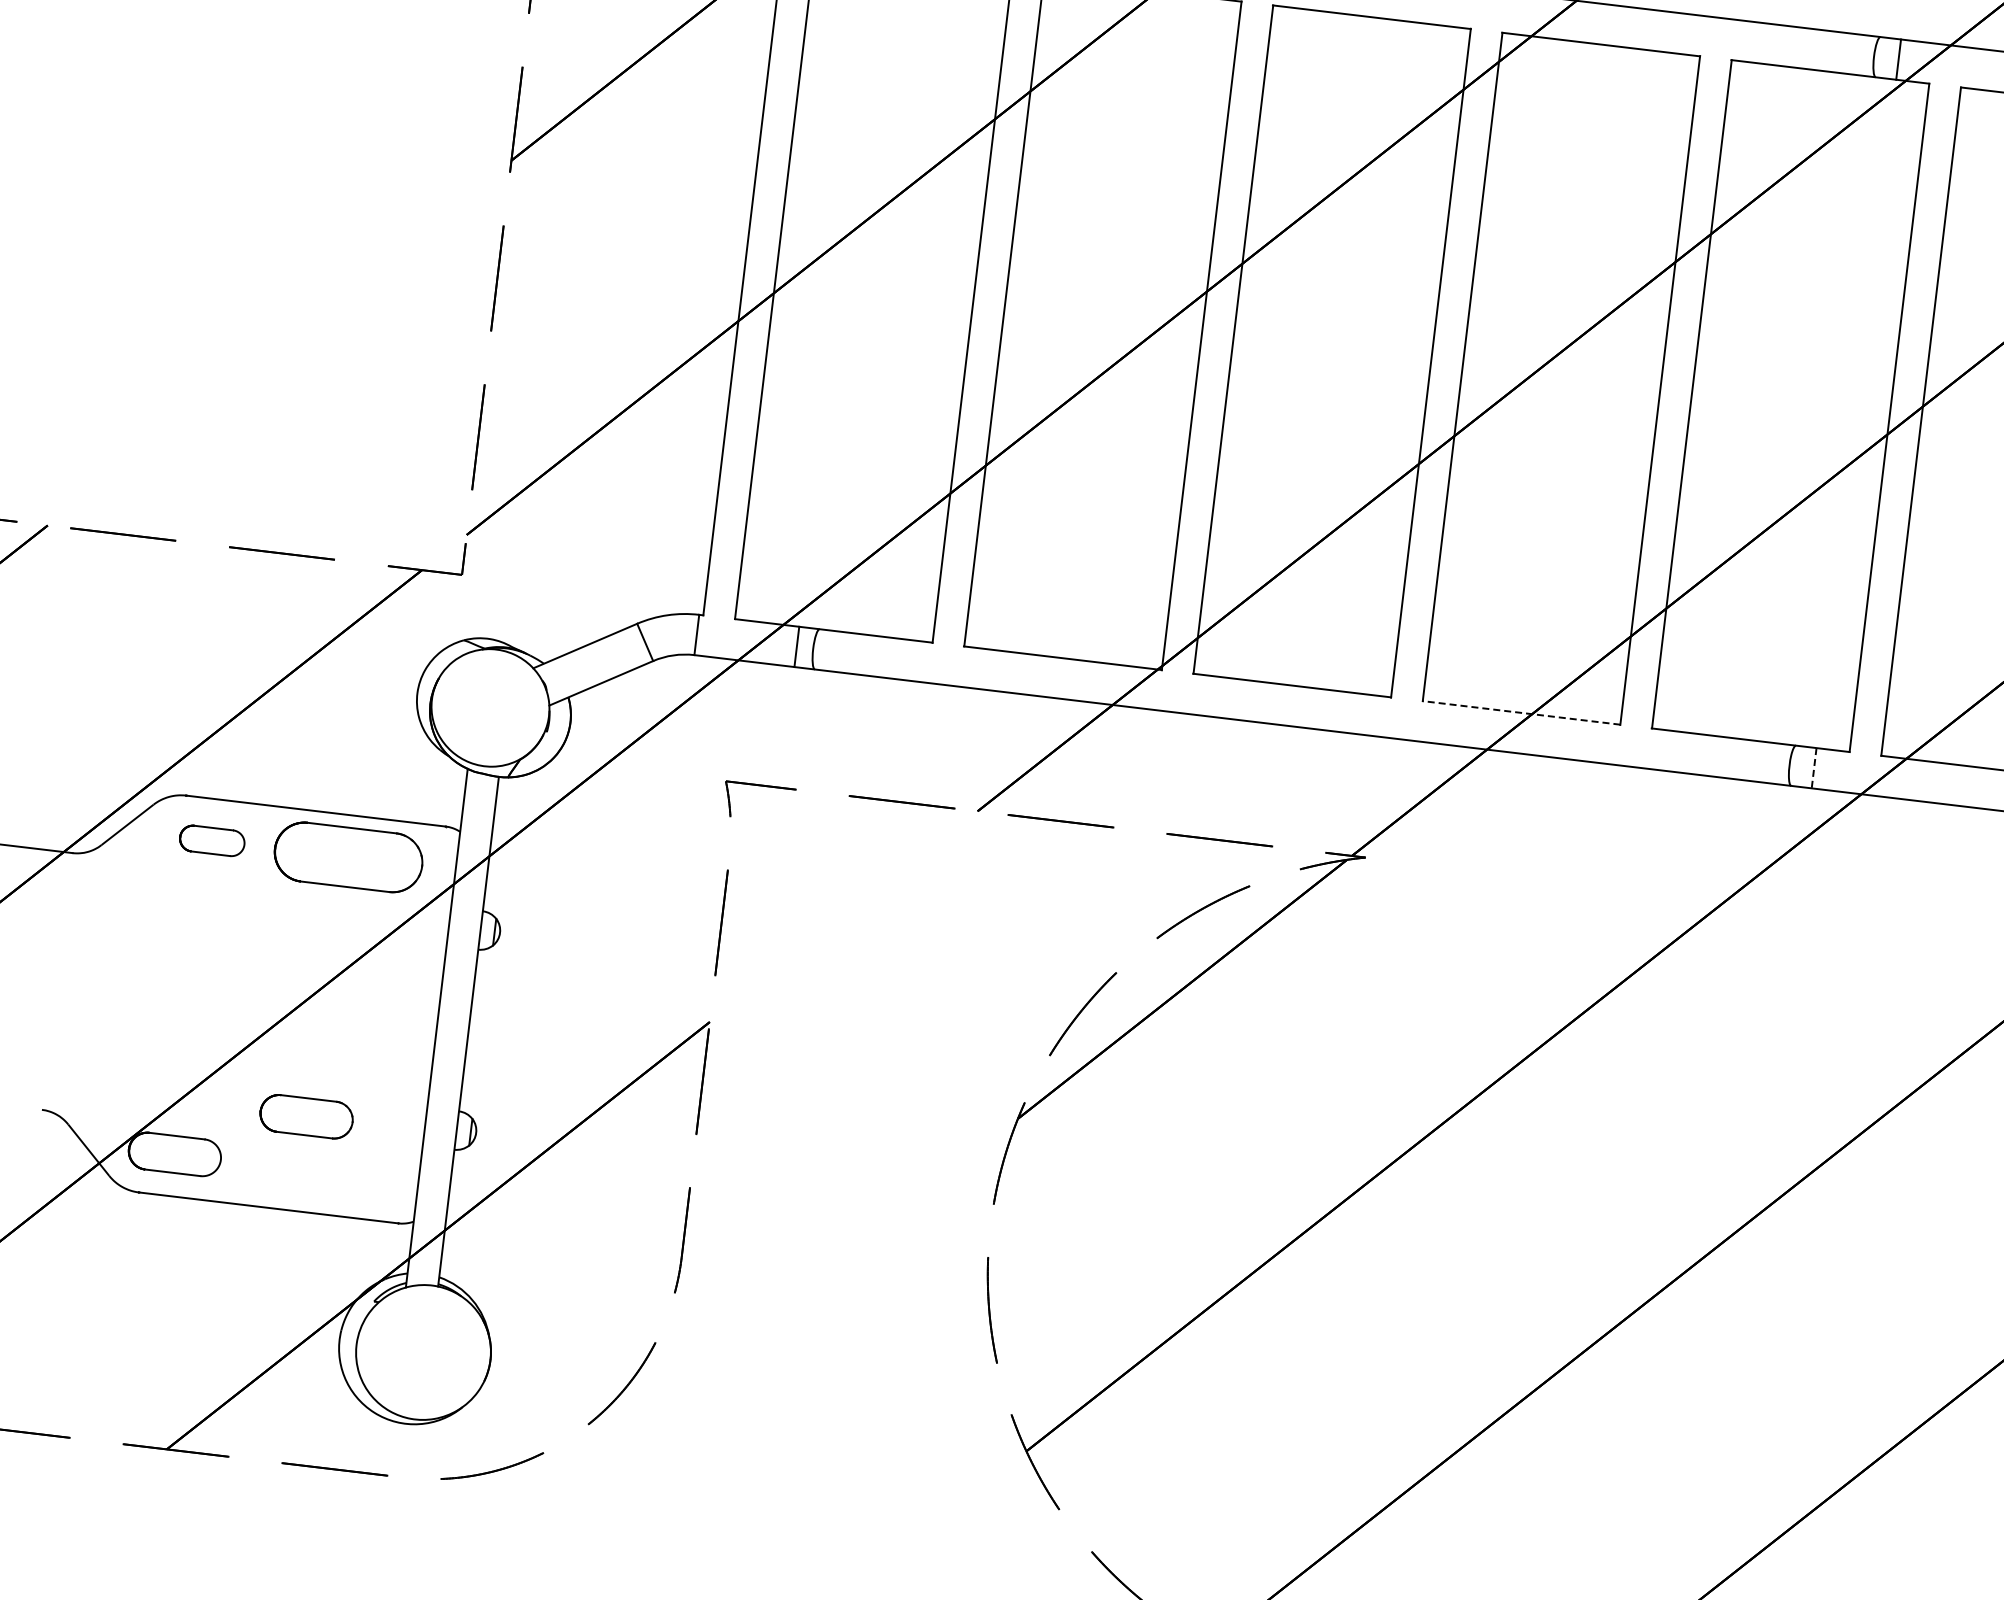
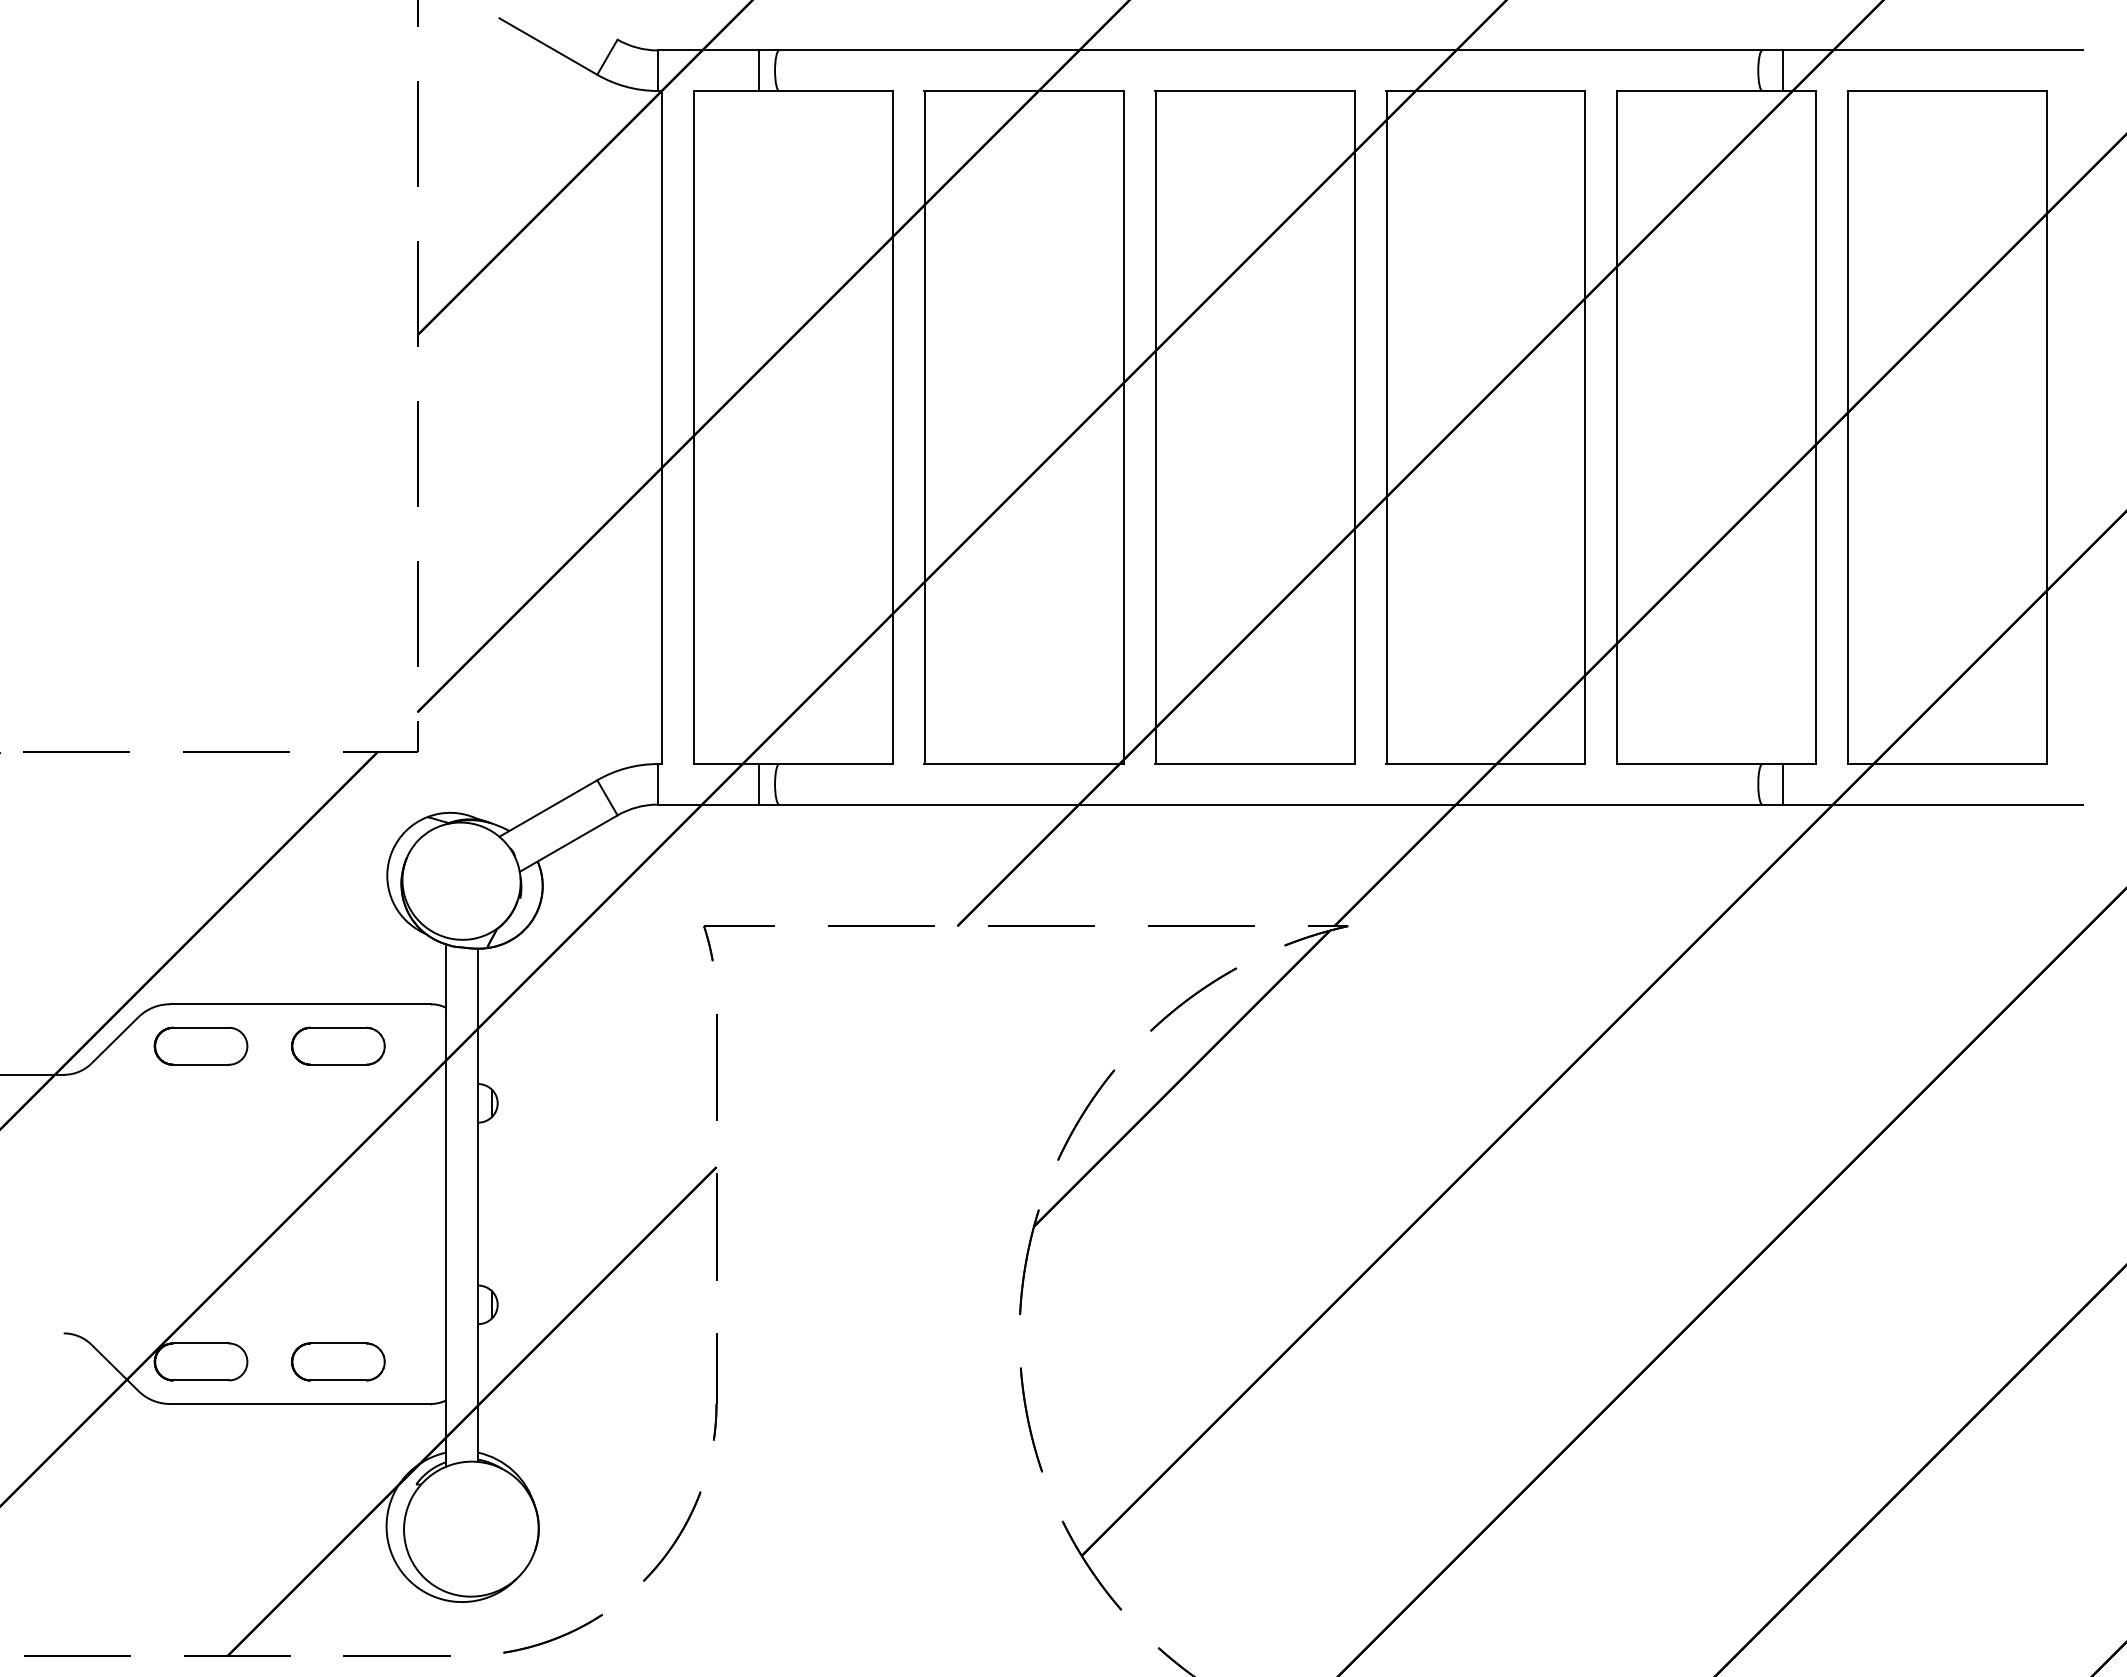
line: (1521, 713) -> (1485, 764), dashed -> solid
line: (1814, 768) -> (1783, 784), dashed -> solid
part: (211, 840) -> (200, 1045), size x1.43
part: (348, 856) -> (338, 1045), size x0.62
part: (306, 1116) -> (338, 1361), moved

